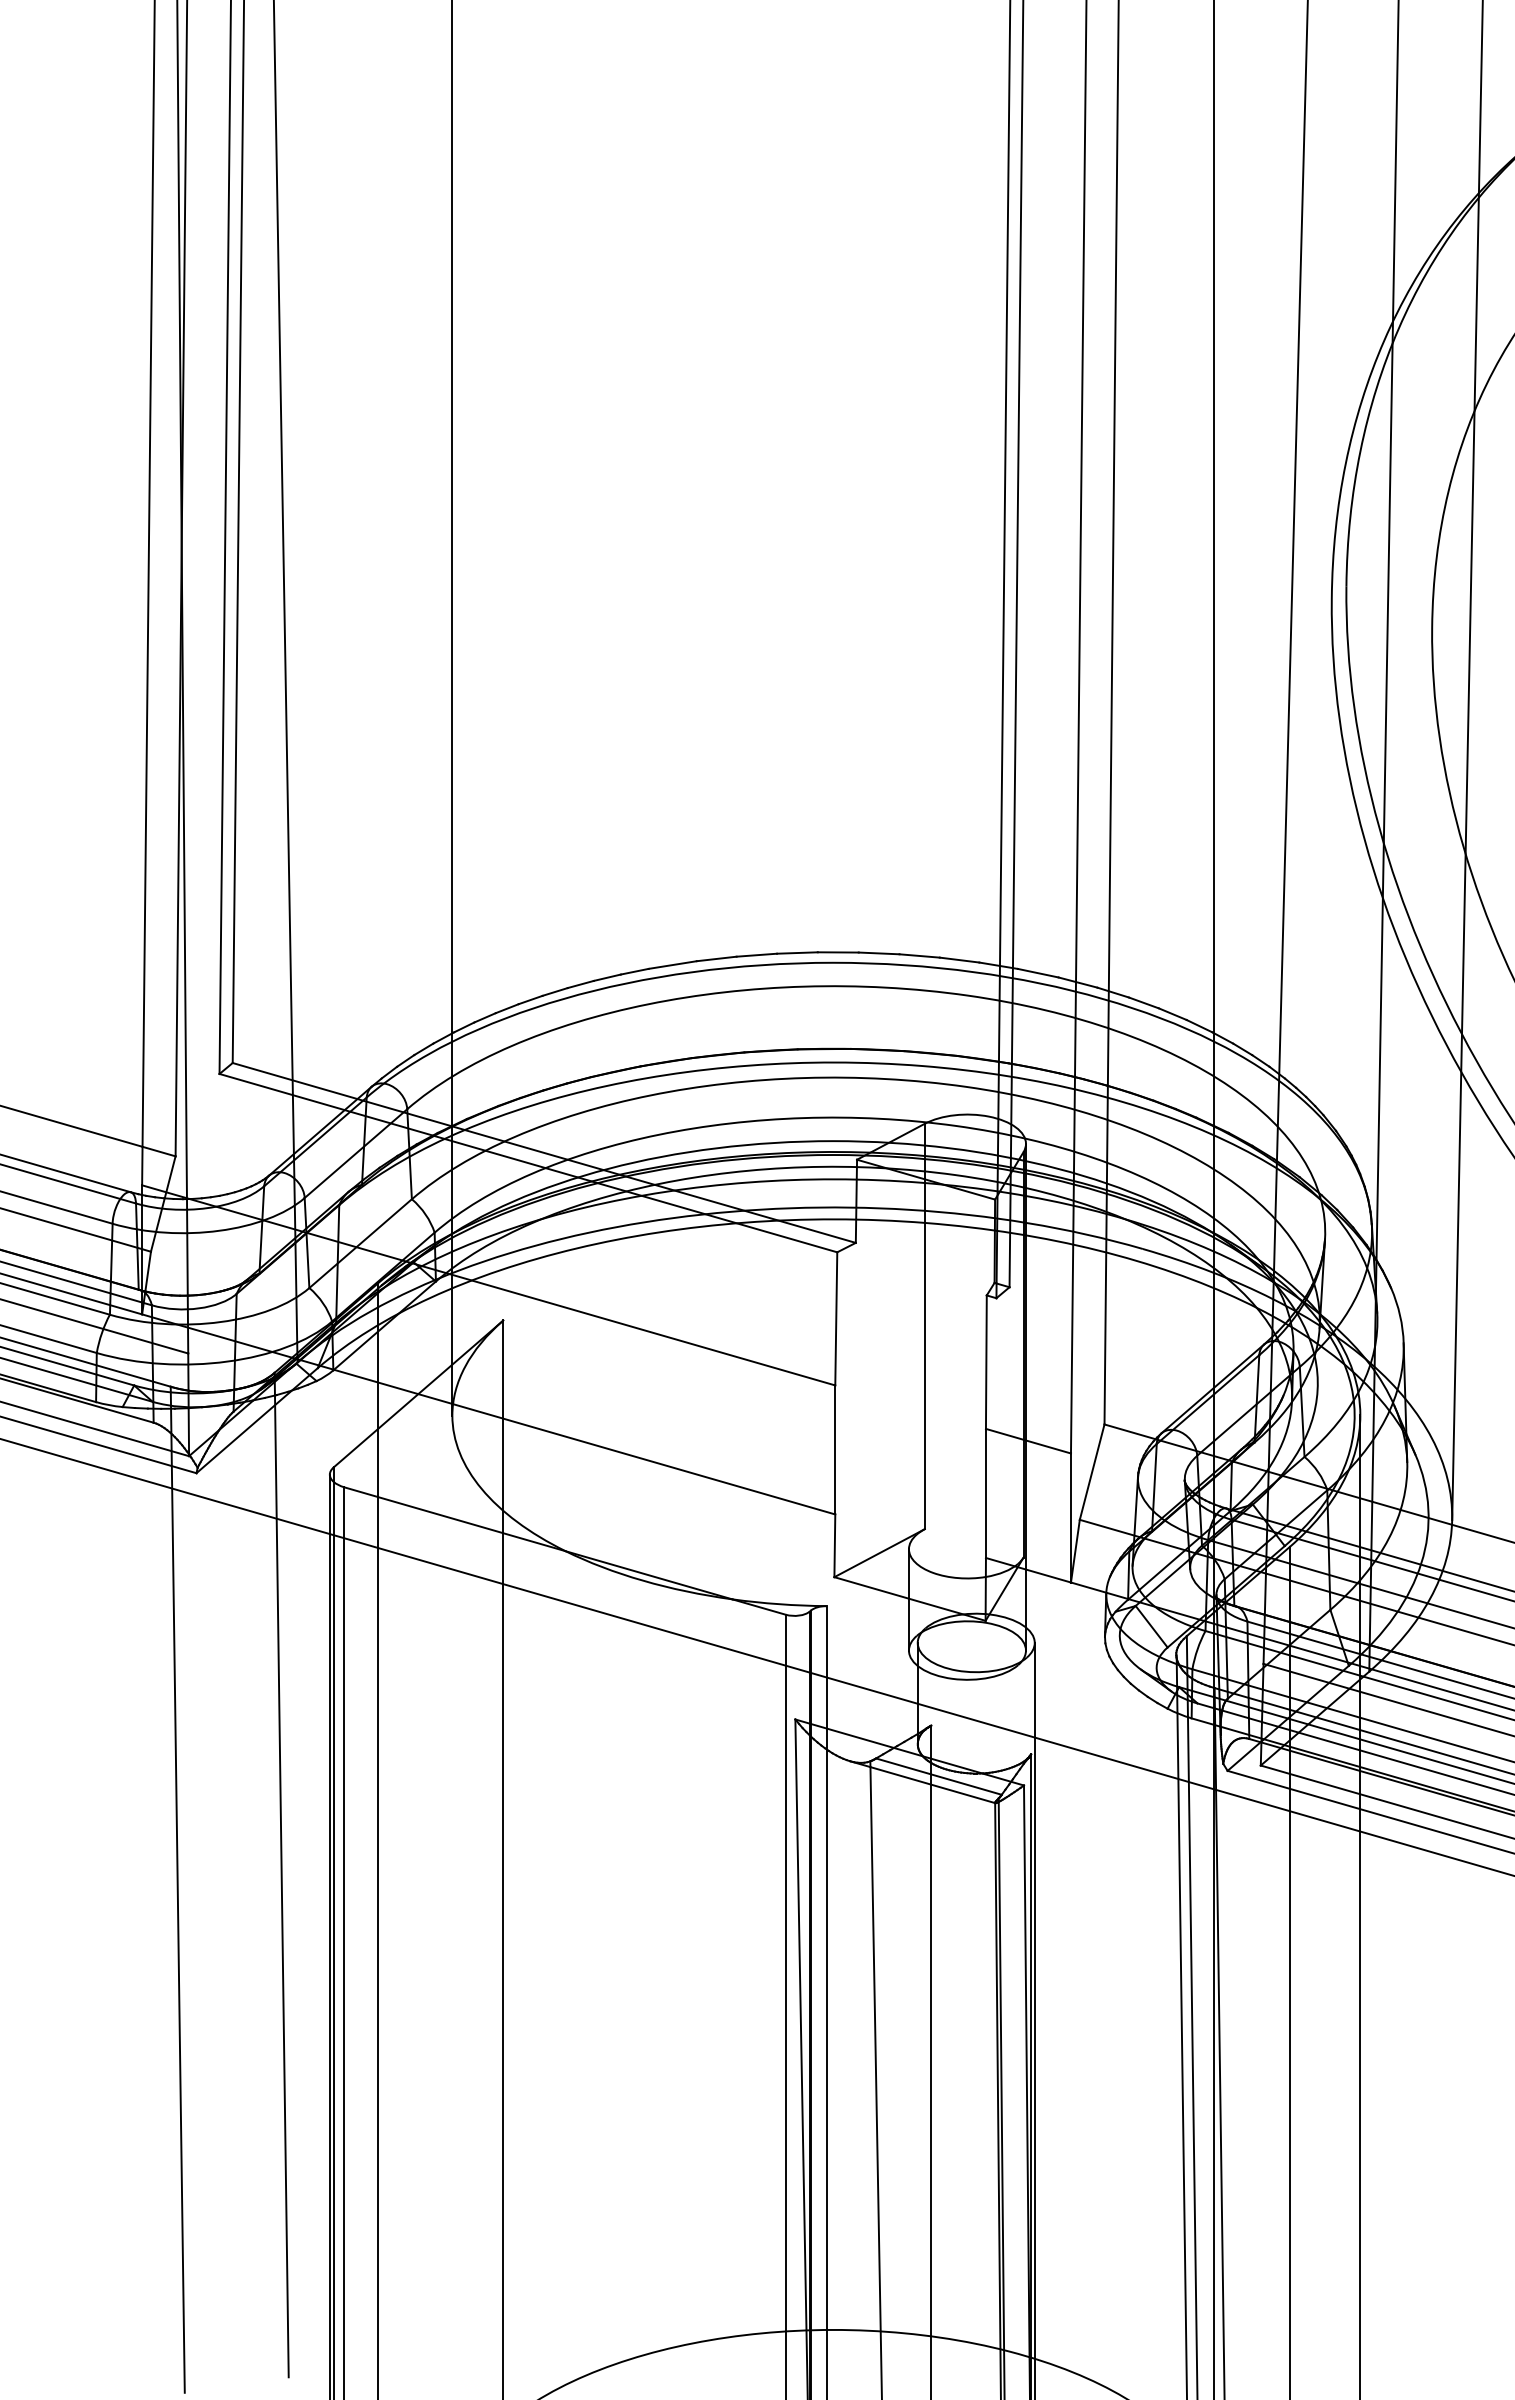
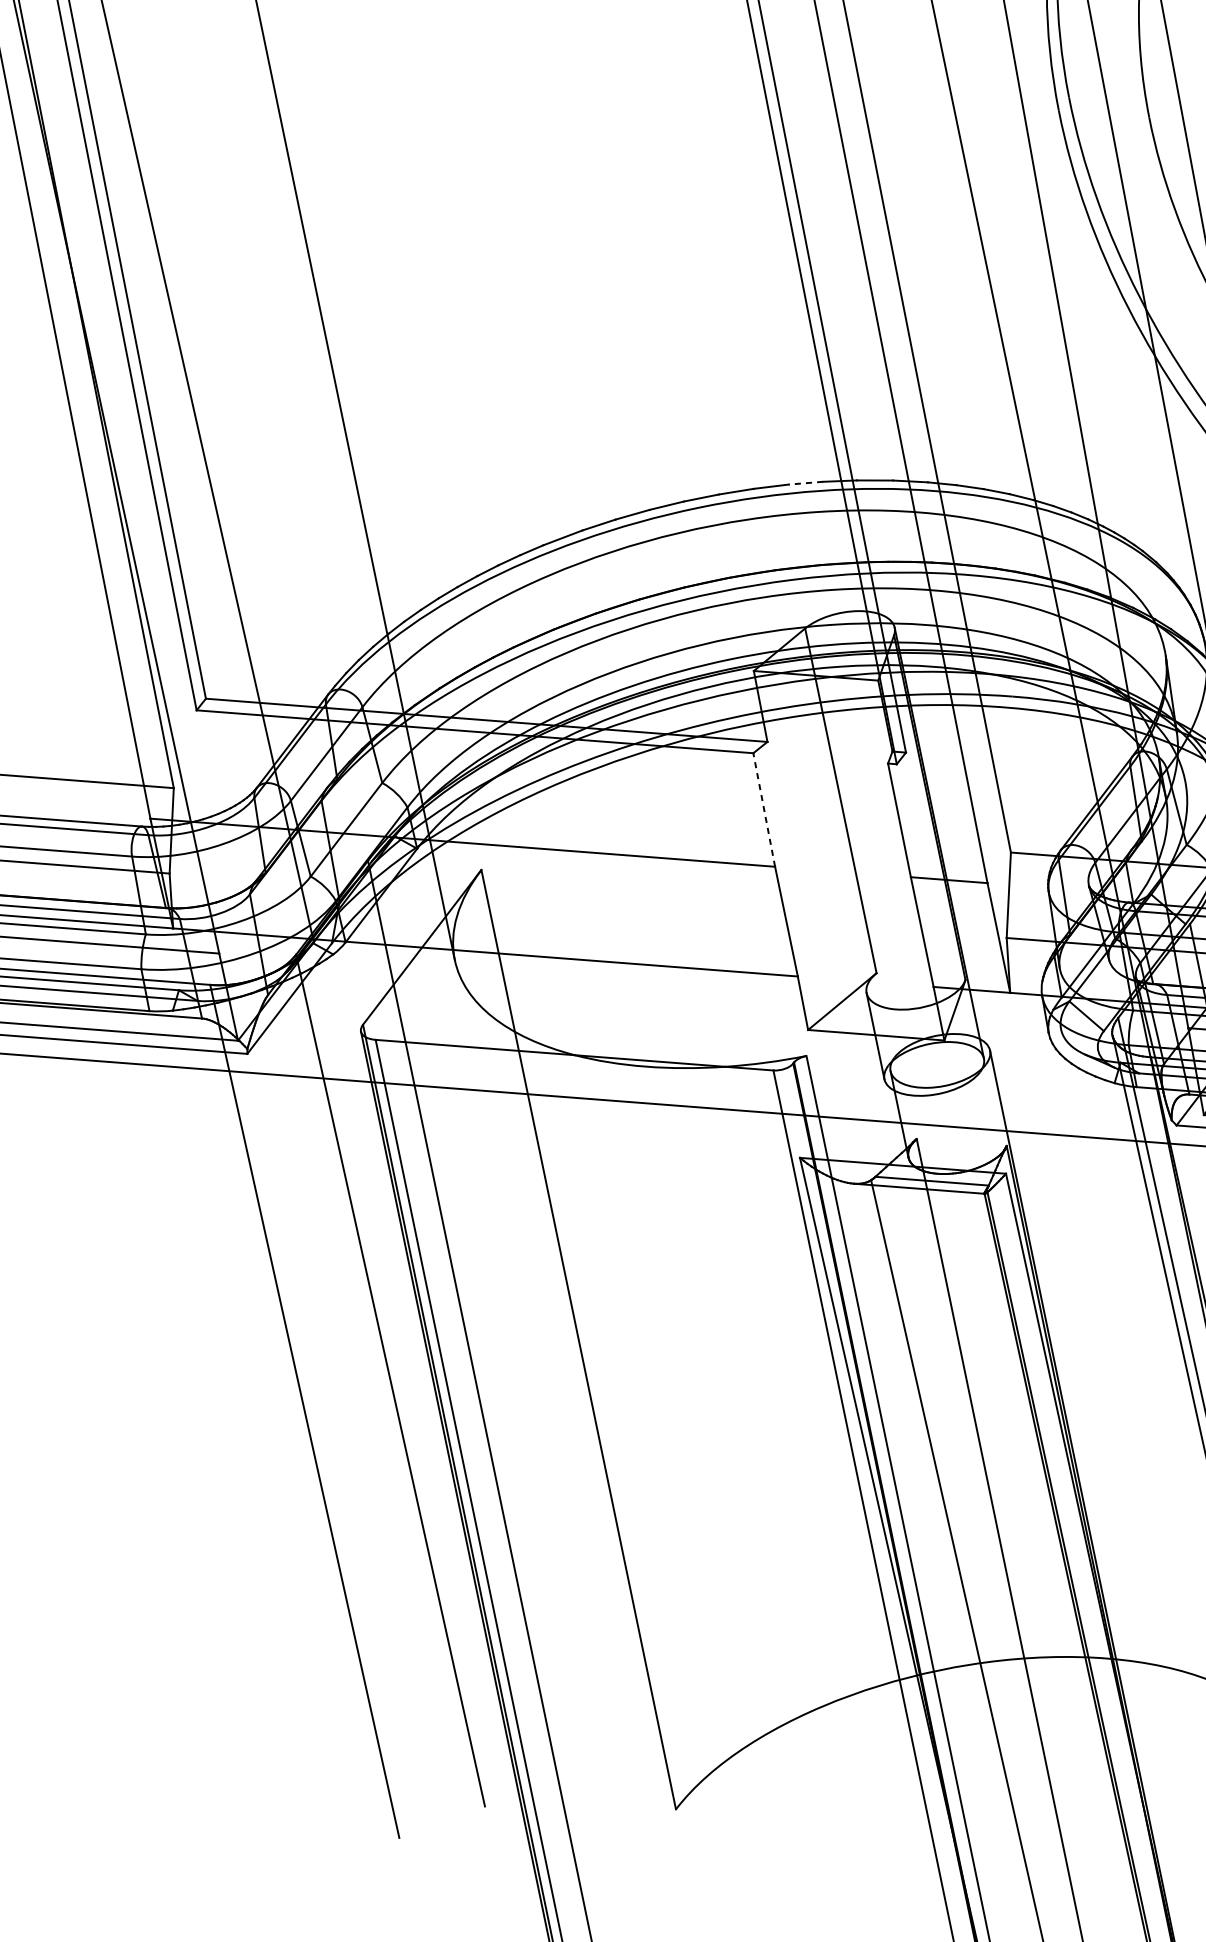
line: (959, 960) -> (805, 483), solid -> dashed
line: (836, 1318) -> (764, 809), solid -> dashed

